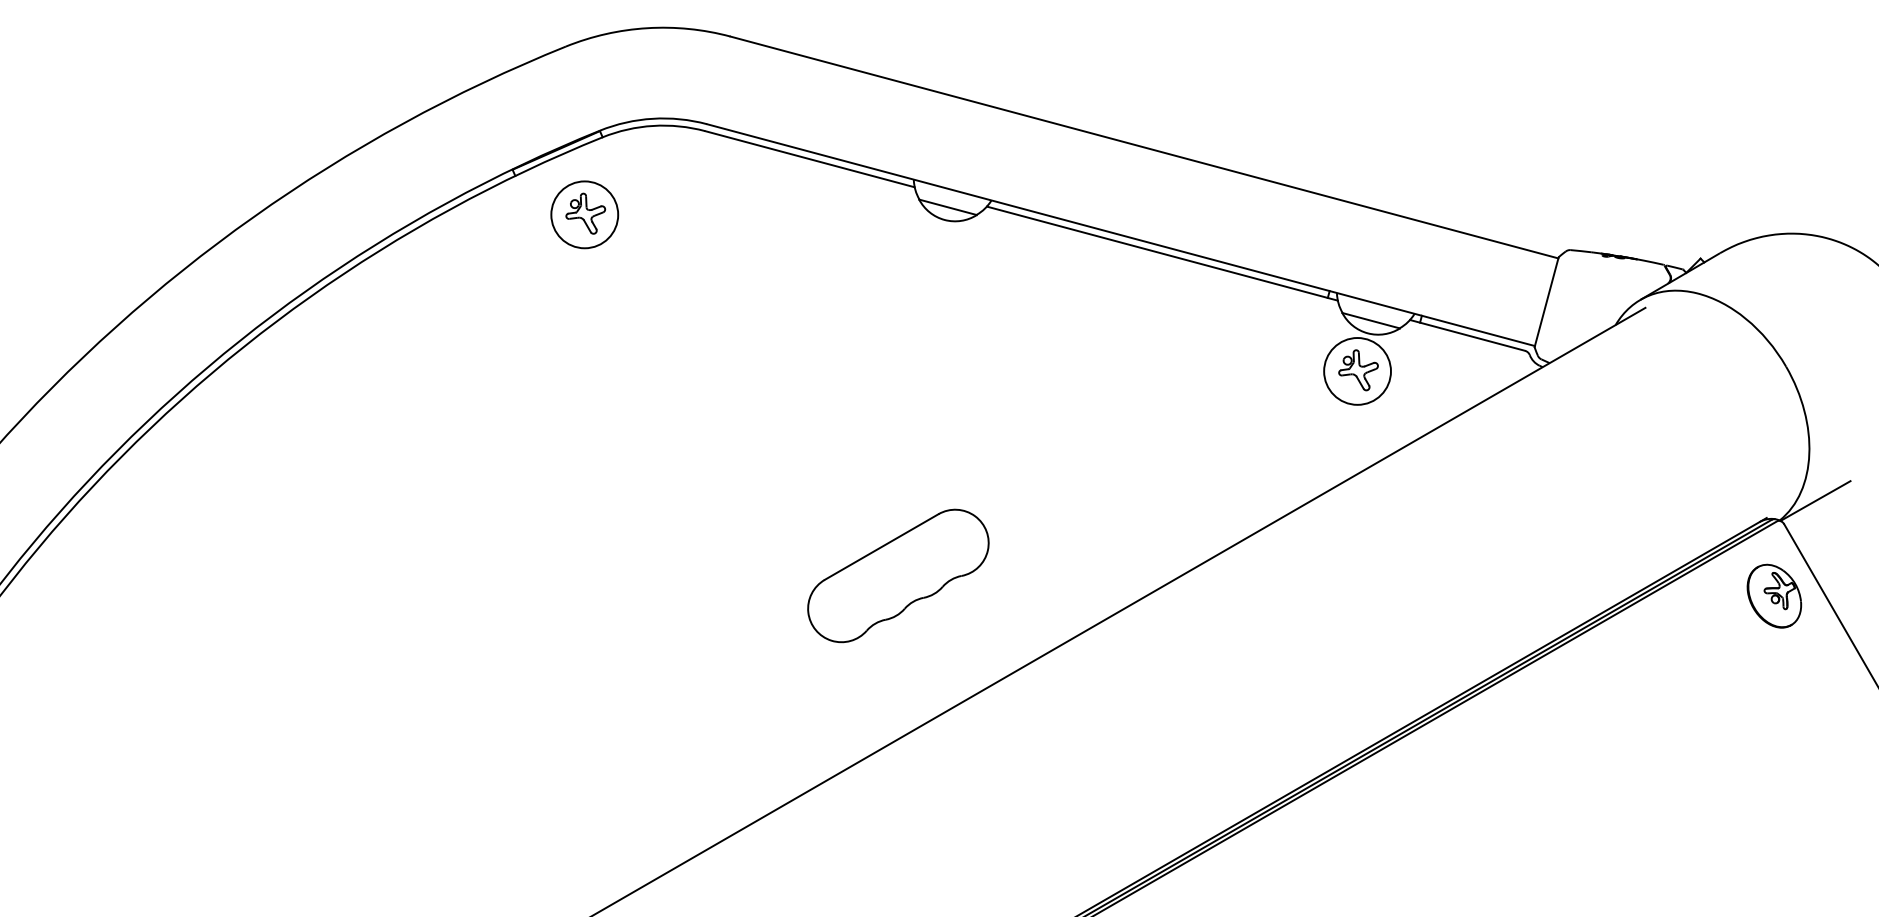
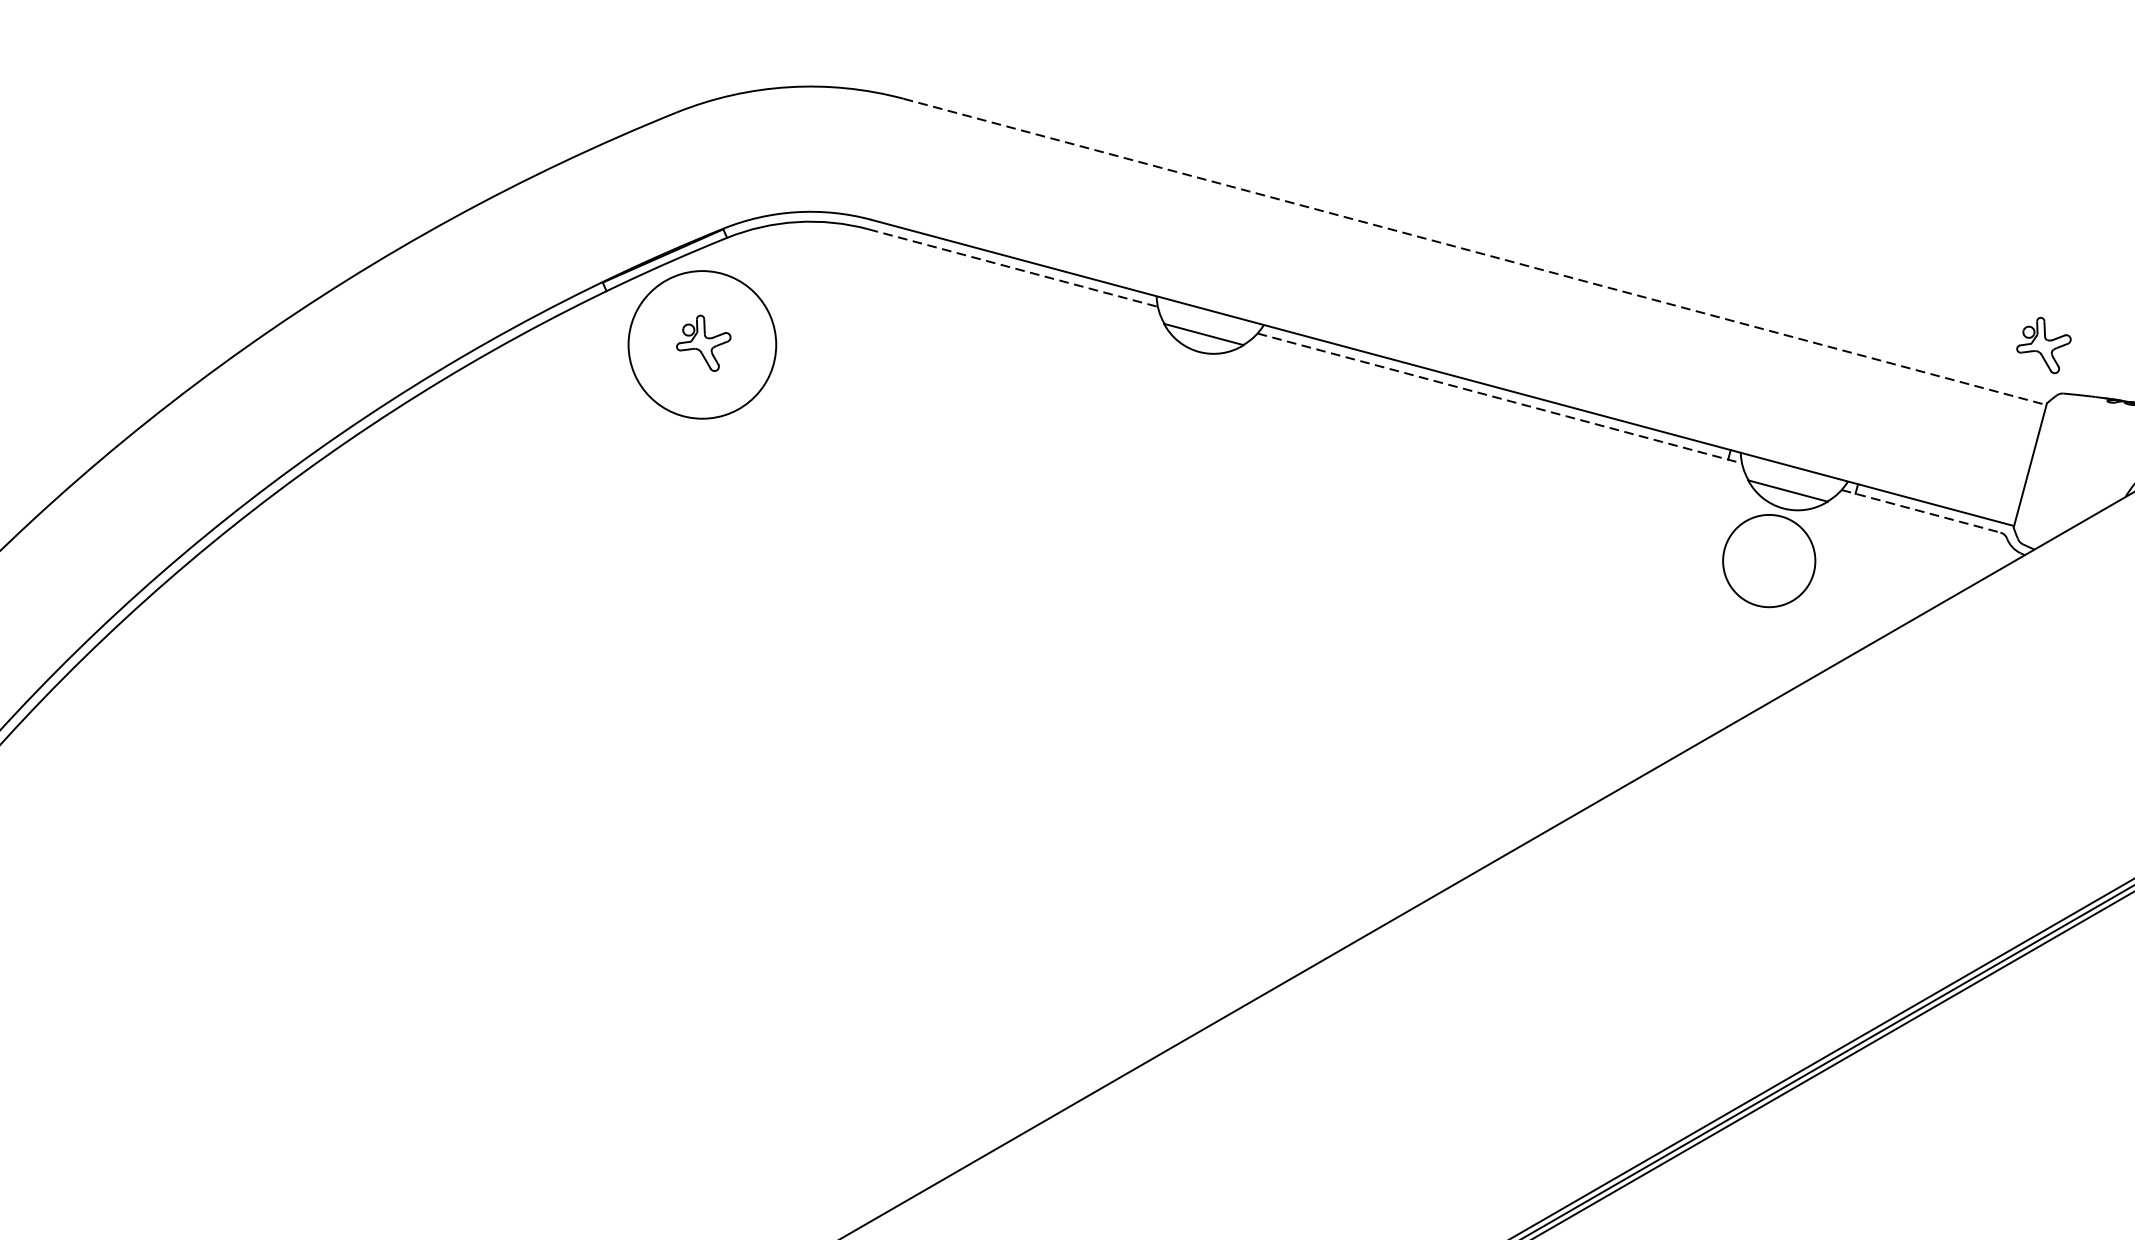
line: (1144, 147) -> (1475, 251), solid -> dashed
line: (810, 159) -> (1014, 268), solid -> dashed
circle: (584, 214) -> (702, 344), size x1.6
line: (1162, 253) -> (1499, 398), solid -> dashed
line: (1467, 335) -> (1921, 511), solid -> dashed
part: (1358, 370) -> (2043, 345), moved
part: (898, 575) -> (1135, 842), removed

